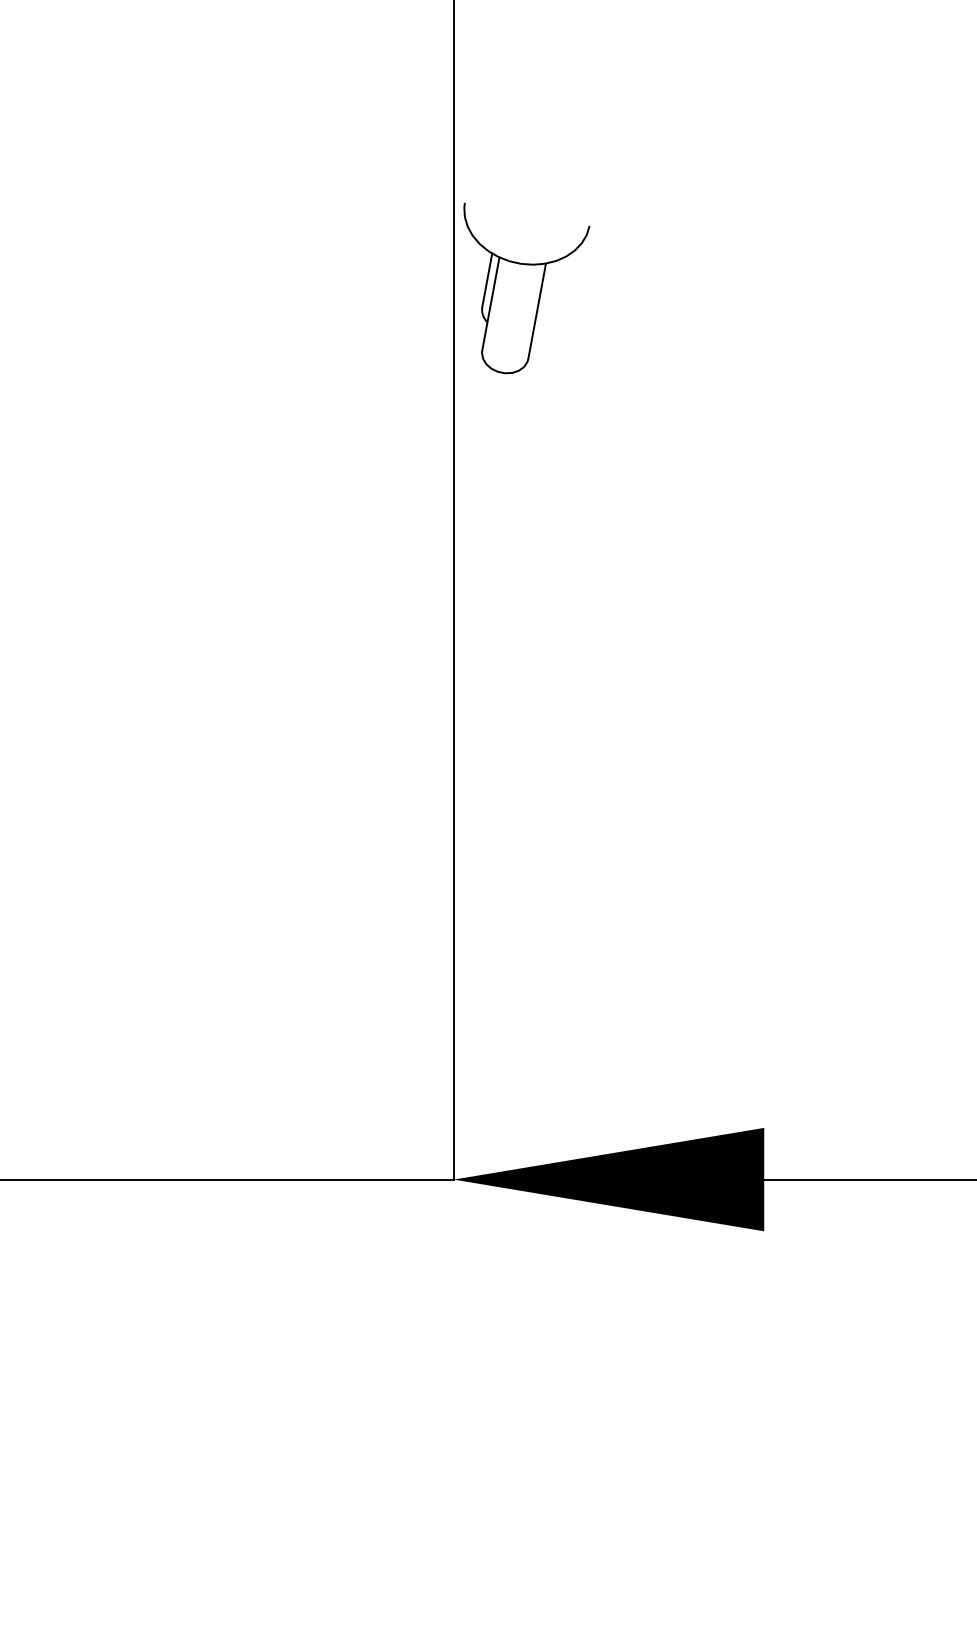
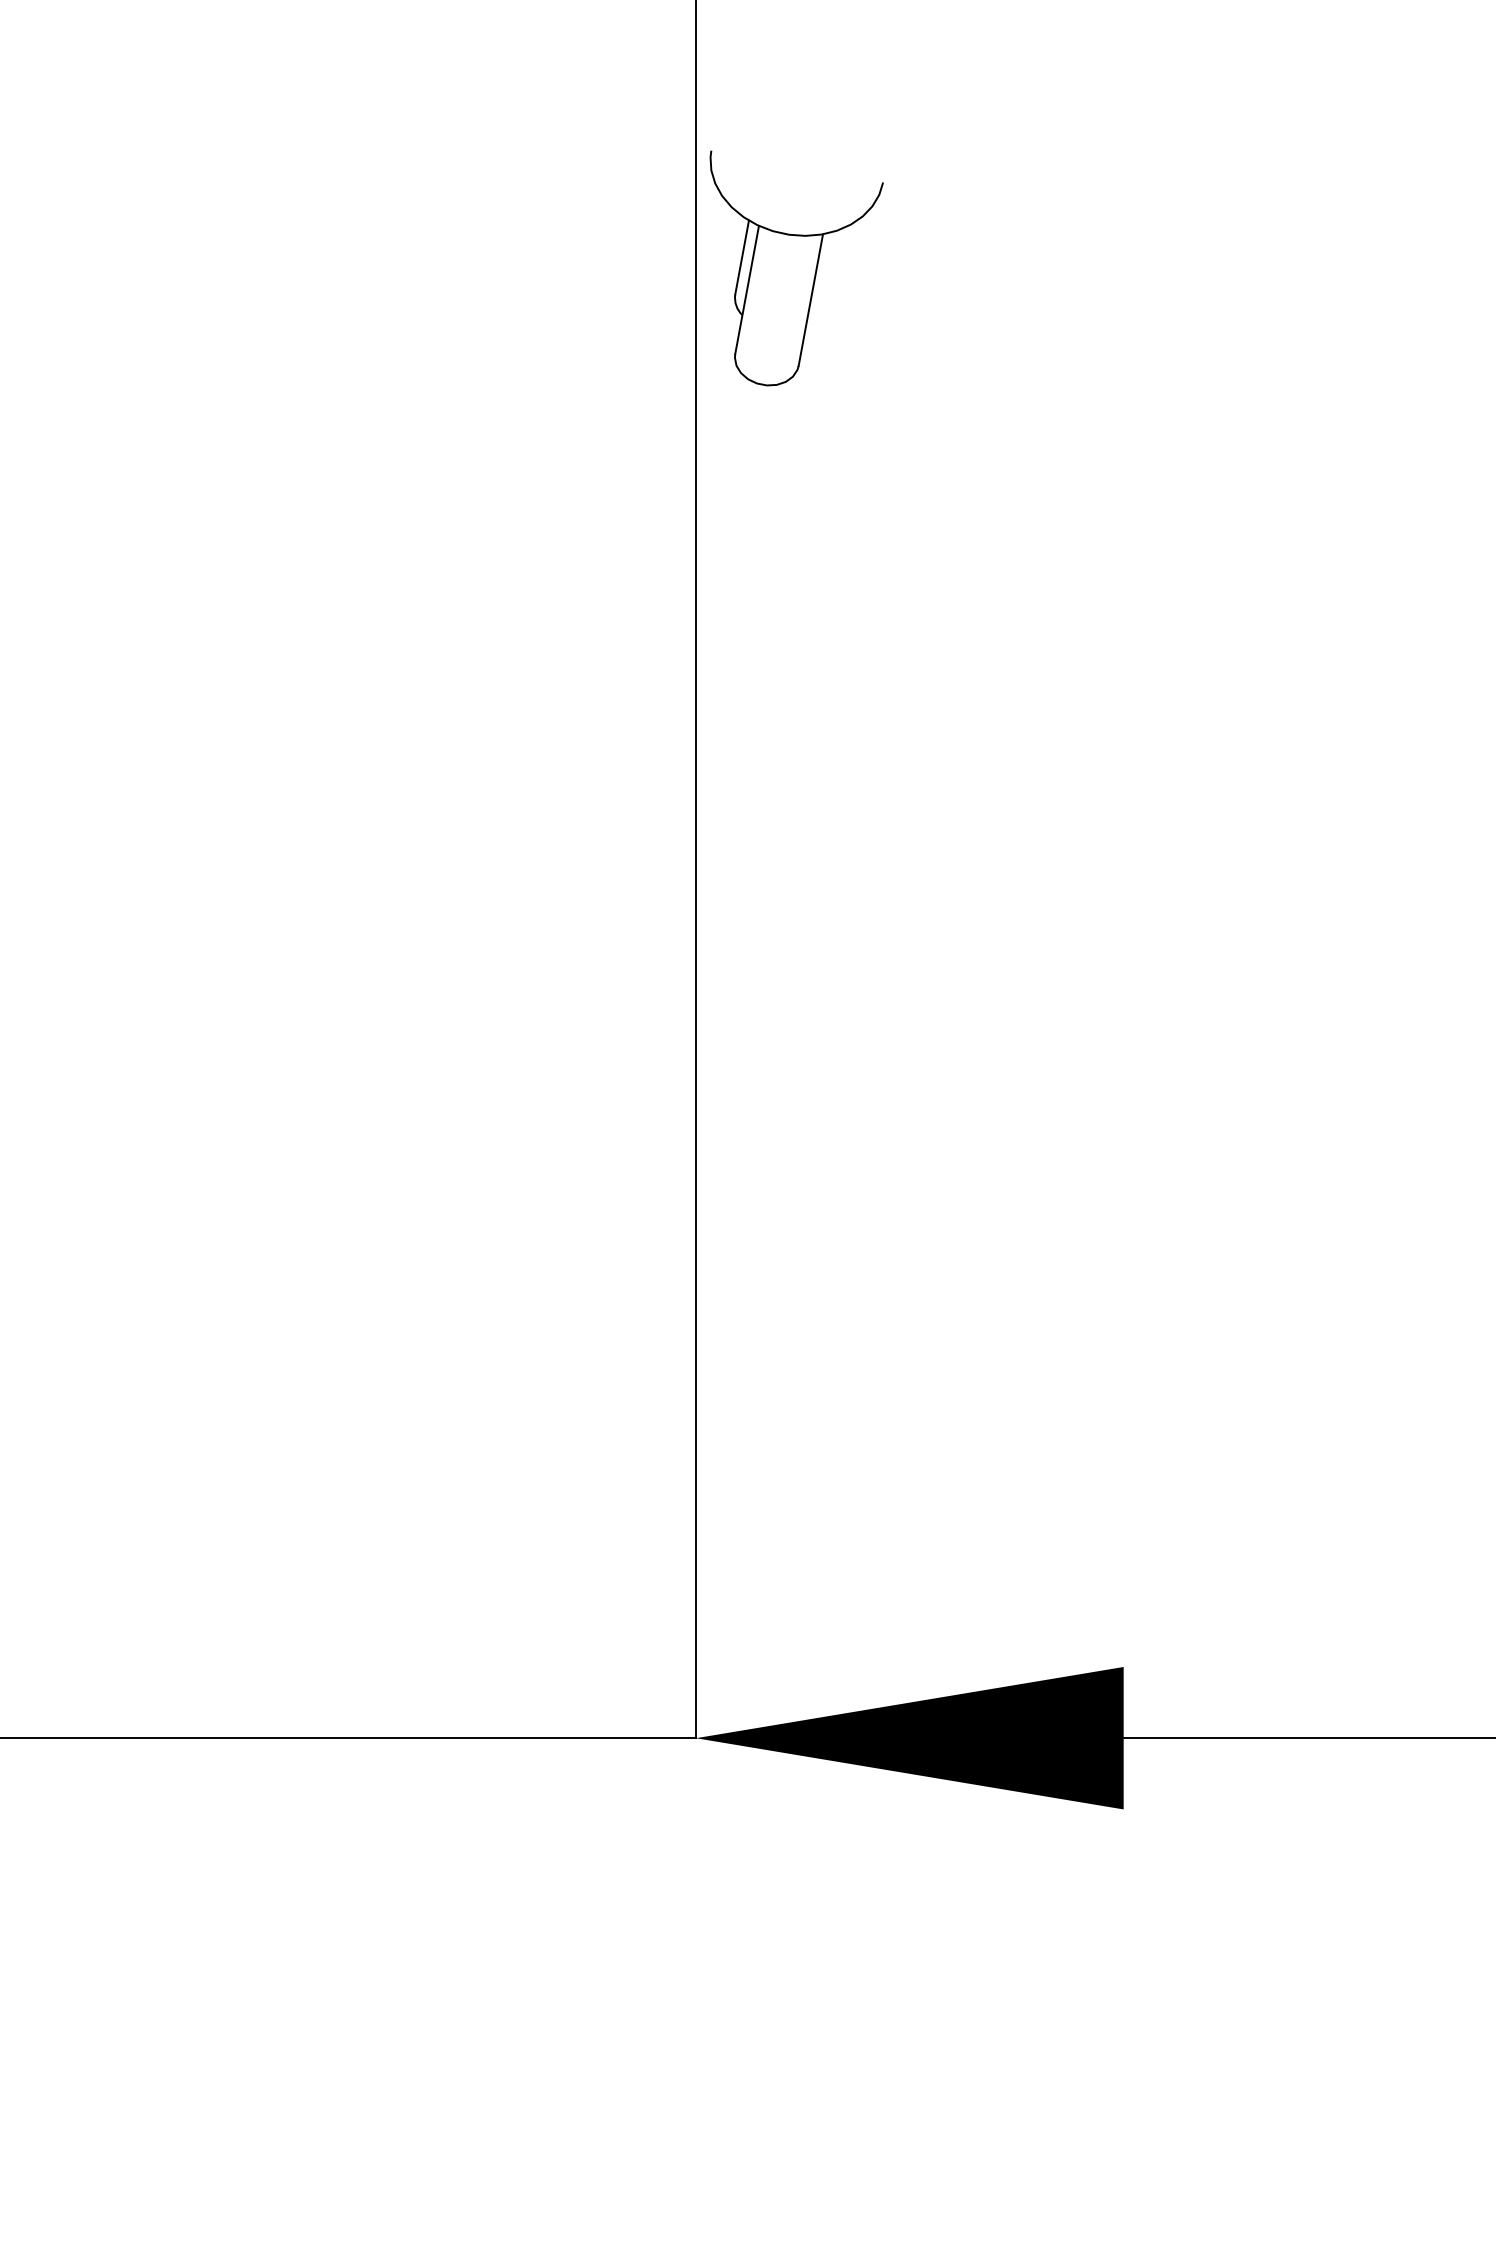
part: (526, 288) -> (796, 268), moved

